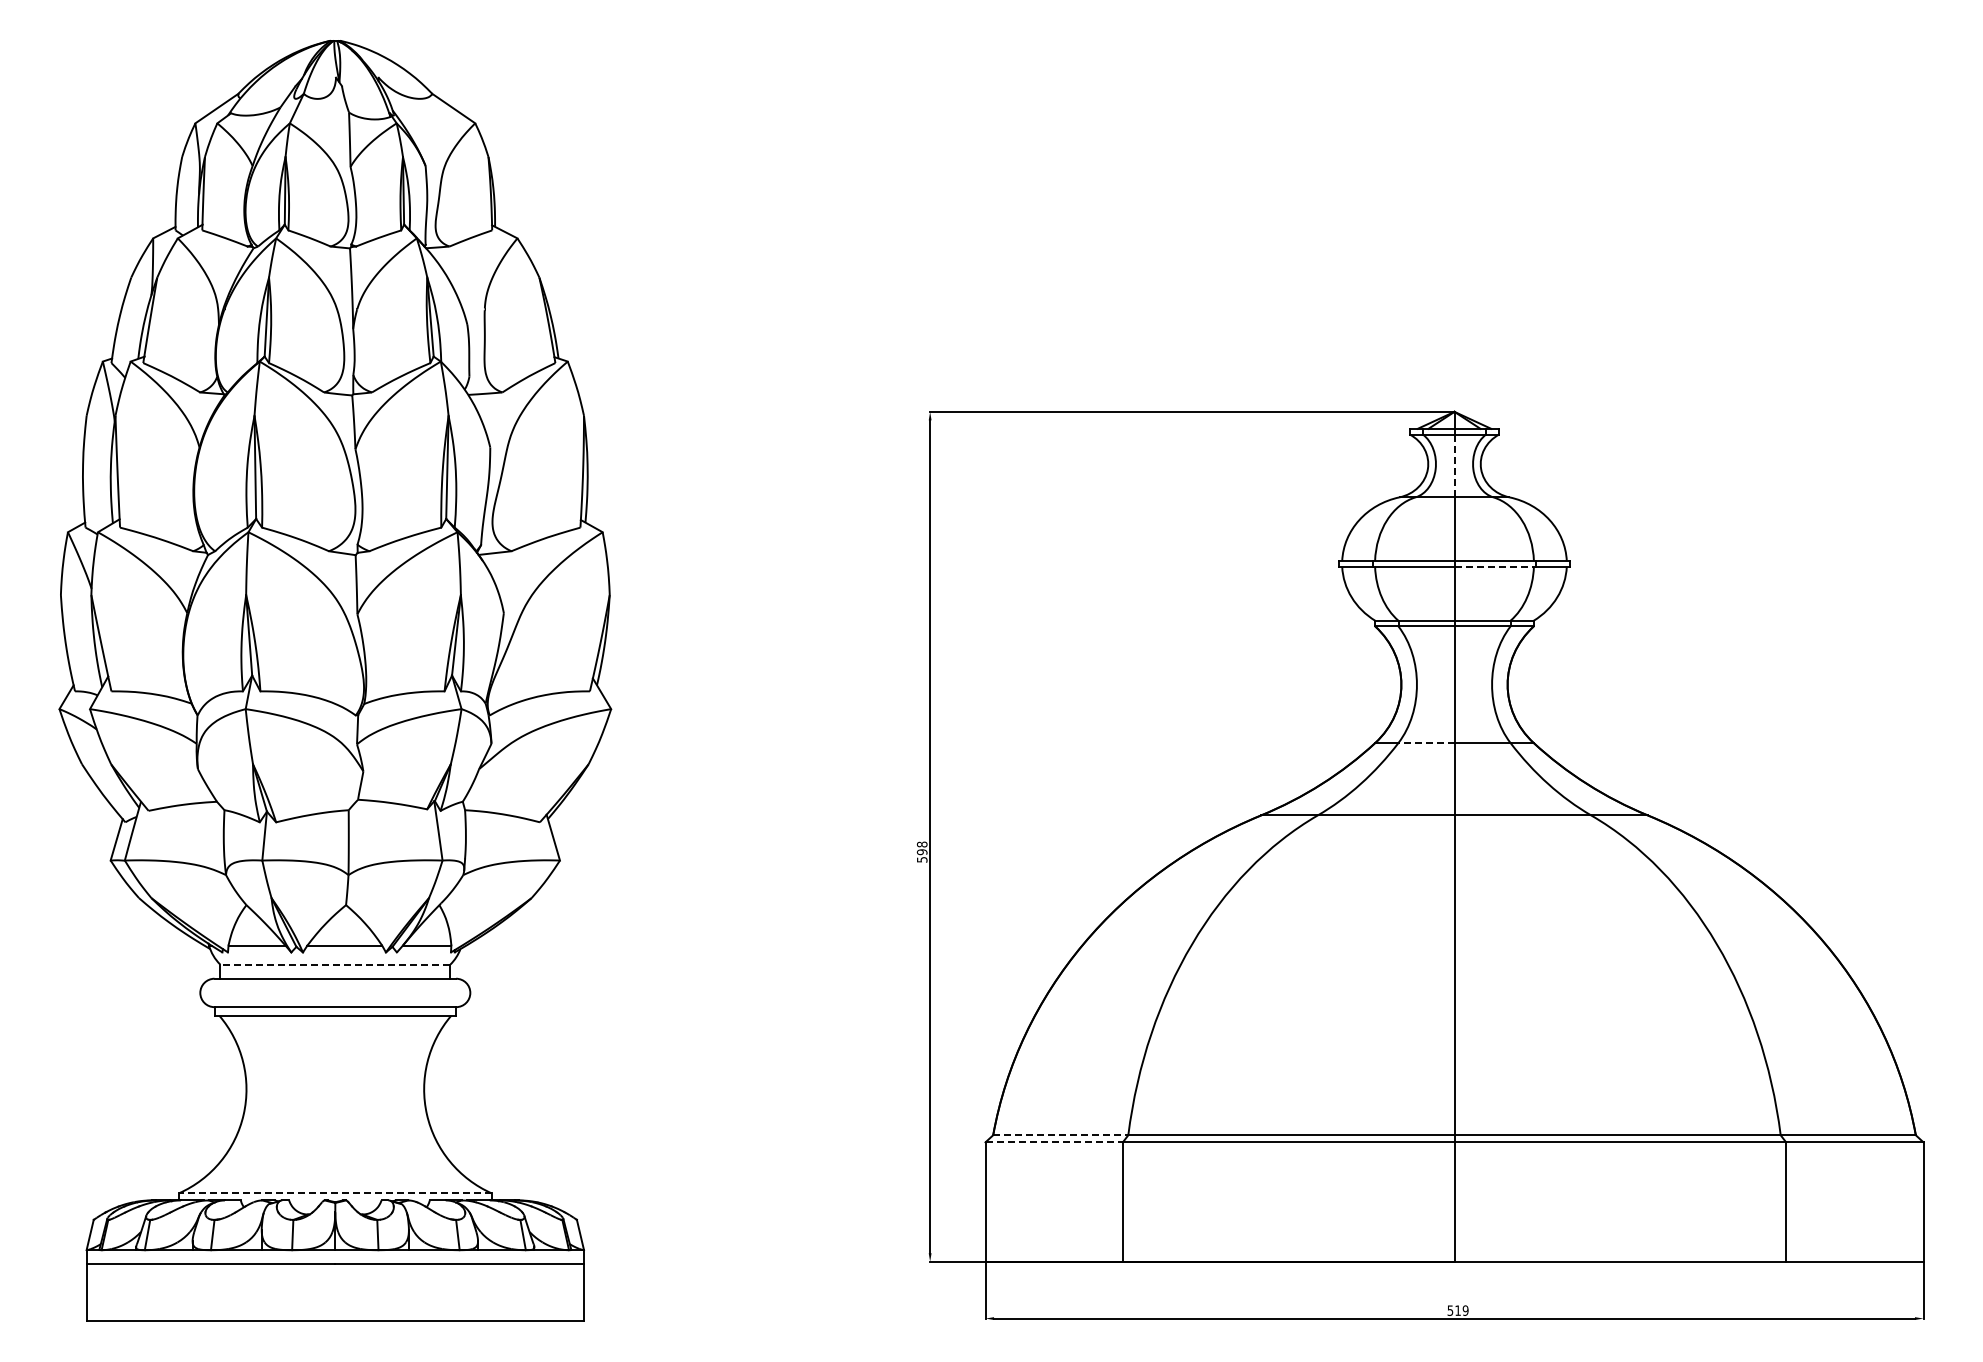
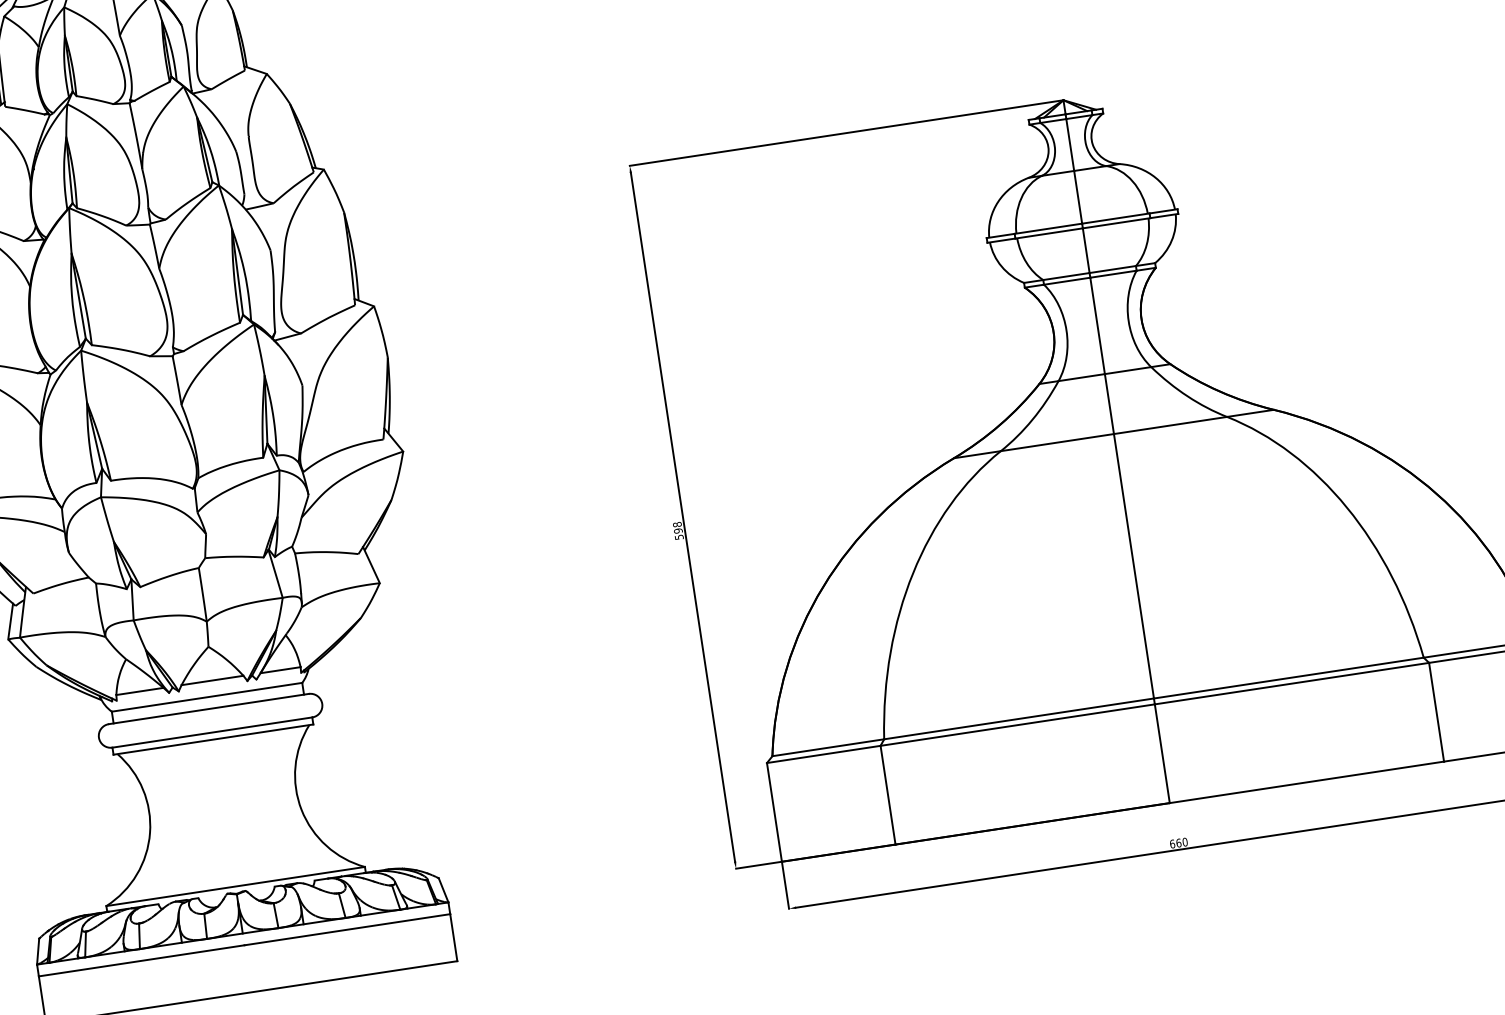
line: (1454, 465) -> (1070, 144), dashed -> solid
line: (1495, 566) -> (1116, 223), dashed -> solid
line: (1426, 743) -> (1081, 378), dashed -> solid
line: (334, 964) -> (206, 697), dashed -> solid
line: (1060, 1135) -> (828, 747), dashed -> solid
line: (1054, 1142) -> (824, 754), dashed -> solid
line: (334, 1193) -> (235, 886), dashed -> solid
text: (1457, 1310) -> (1178, 843), 519 -> 660

